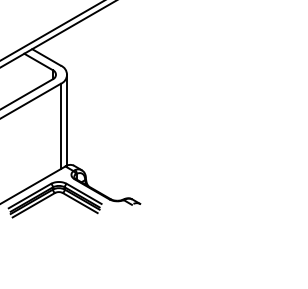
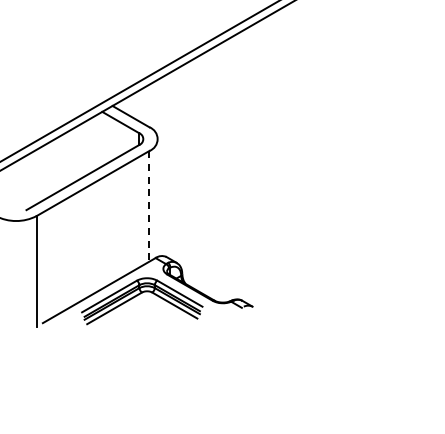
line: (66, 119) -> (157, 197), removed
line: (60, 126) -> (149, 206), solid -> dashed

